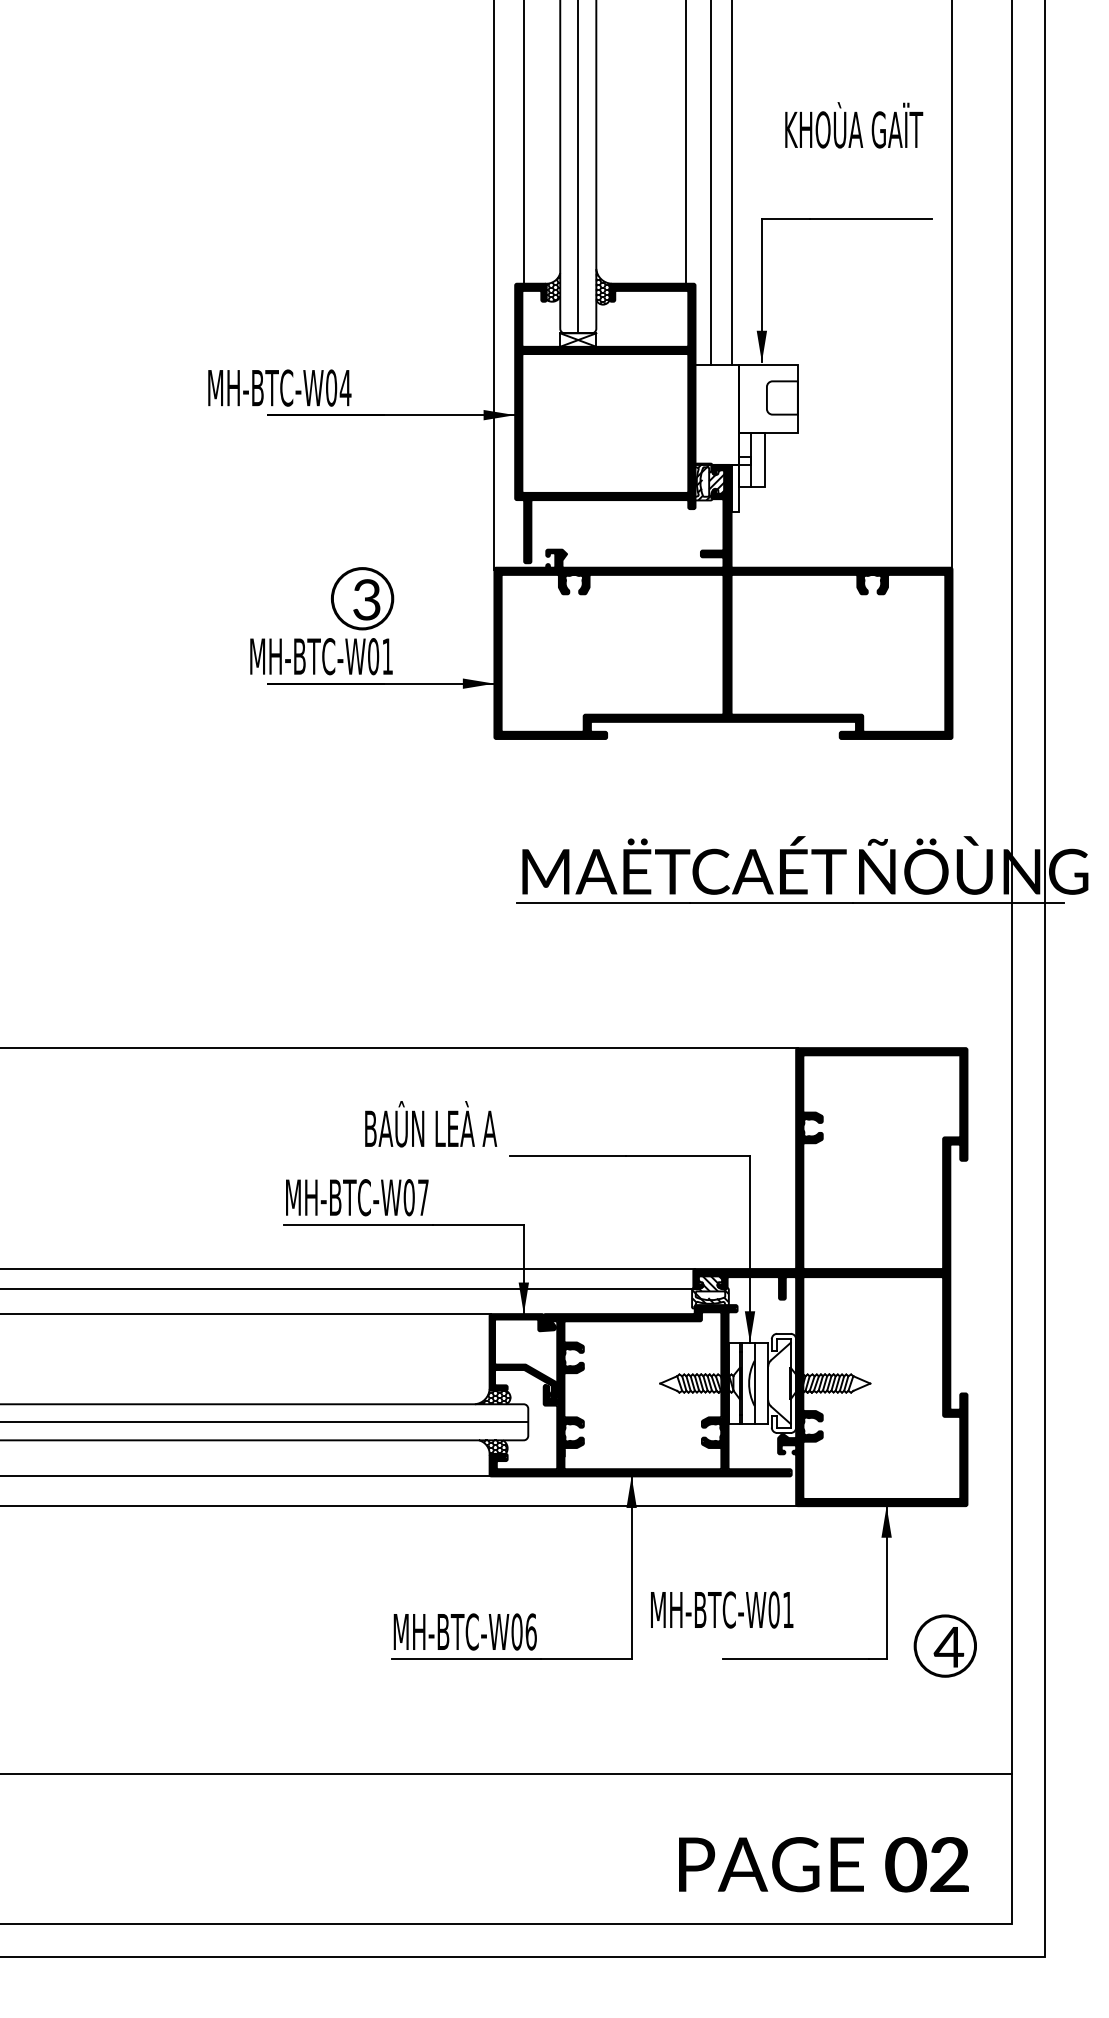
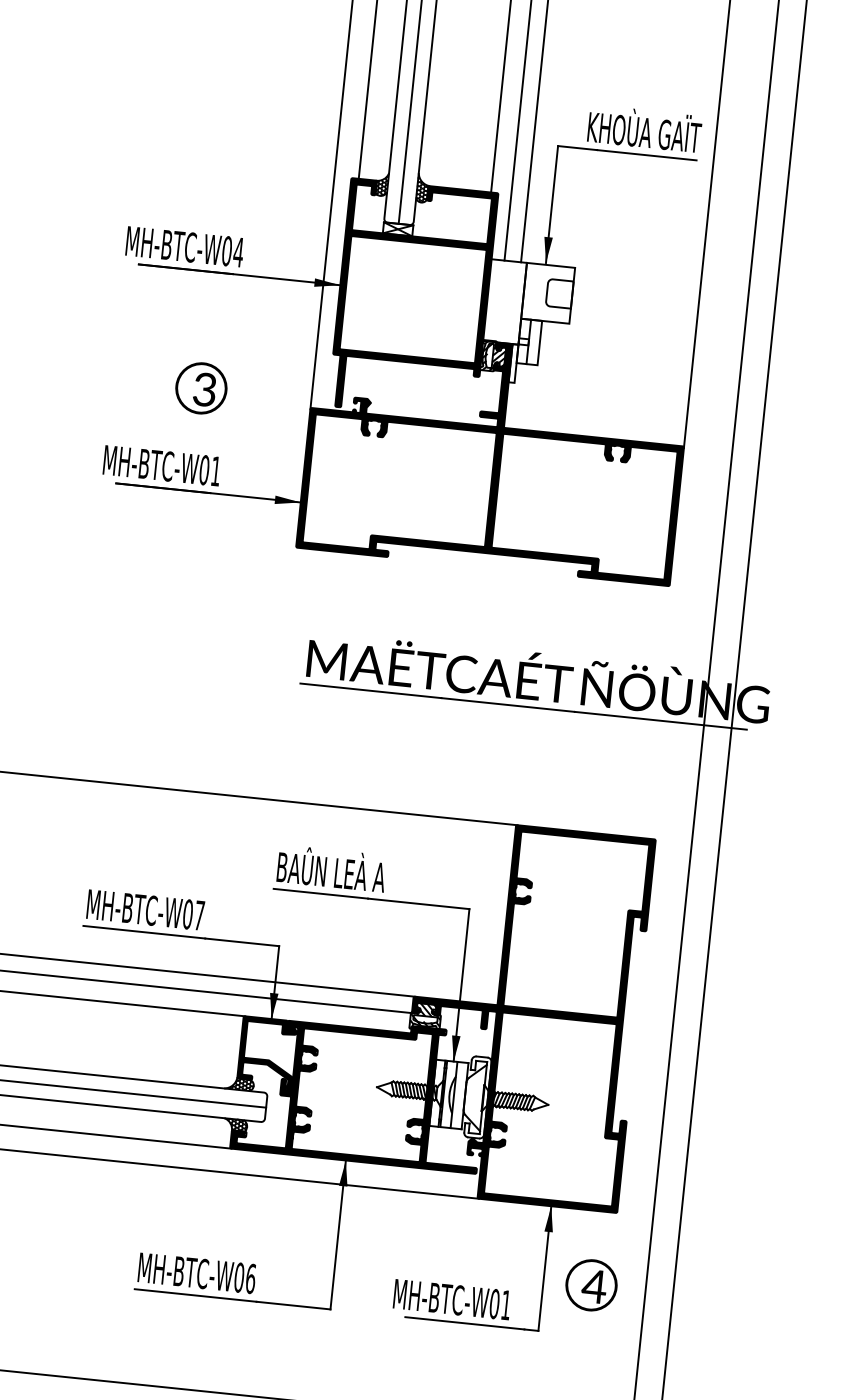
text: (854, 125) -> (645, 129), moved
text: (279, 387) -> (184, 246), moved
part: (362, 598) -> (201, 388), moved
text: (431, 1124) -> (332, 869), moved
text: (722, 1609) -> (452, 1299), moved
part: (944, 1645) -> (590, 1284), moved

